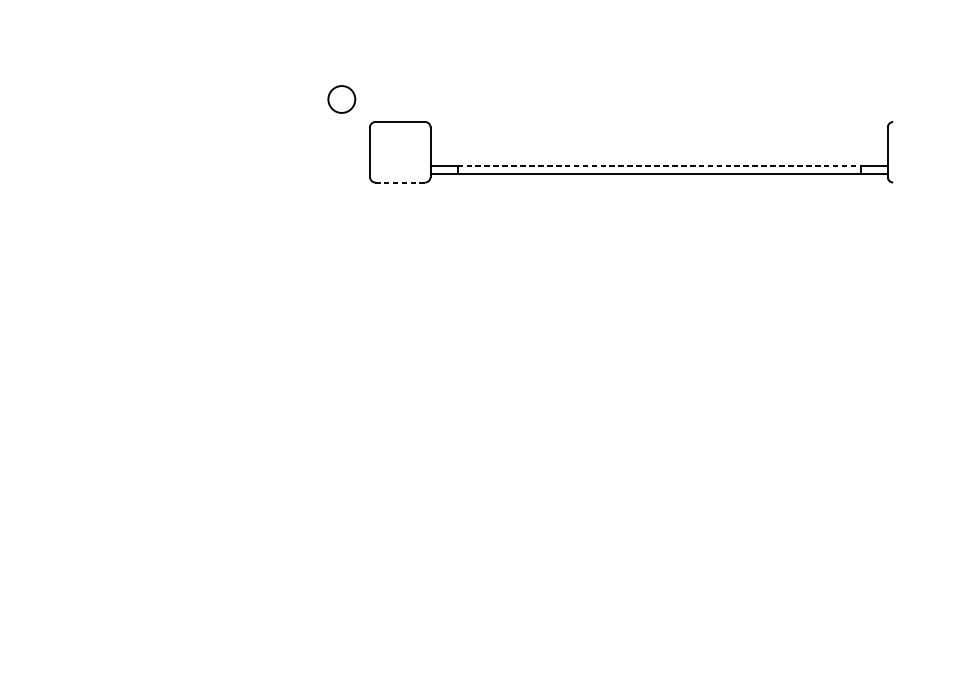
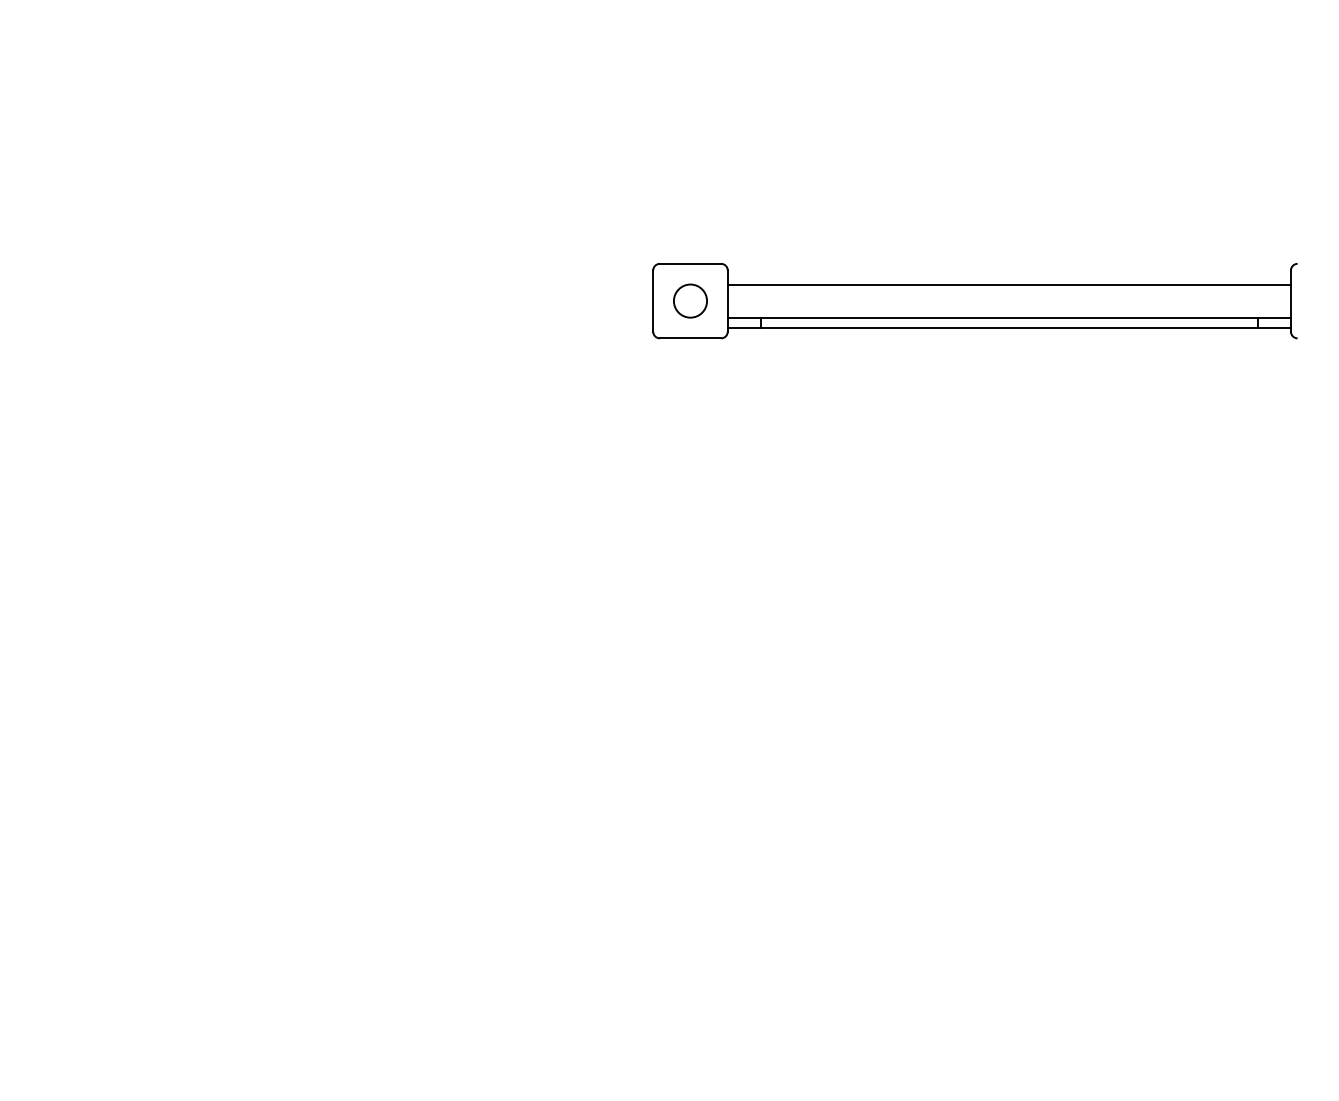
circle: (341, 99) -> (690, 300), moved
line: (658, 138) -> (1008, 284), added
line: (659, 165) -> (1009, 317), dashed -> solid
line: (400, 182) -> (690, 338), dashed -> solid

